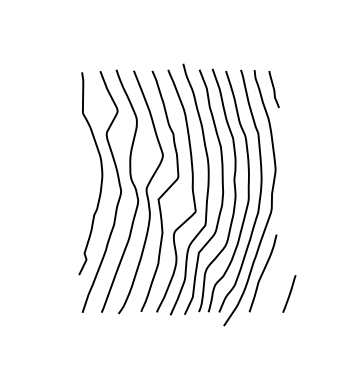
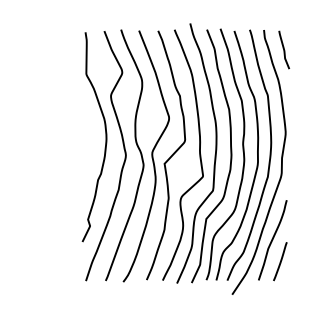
line: (289, 293) -> (280, 261), moved

